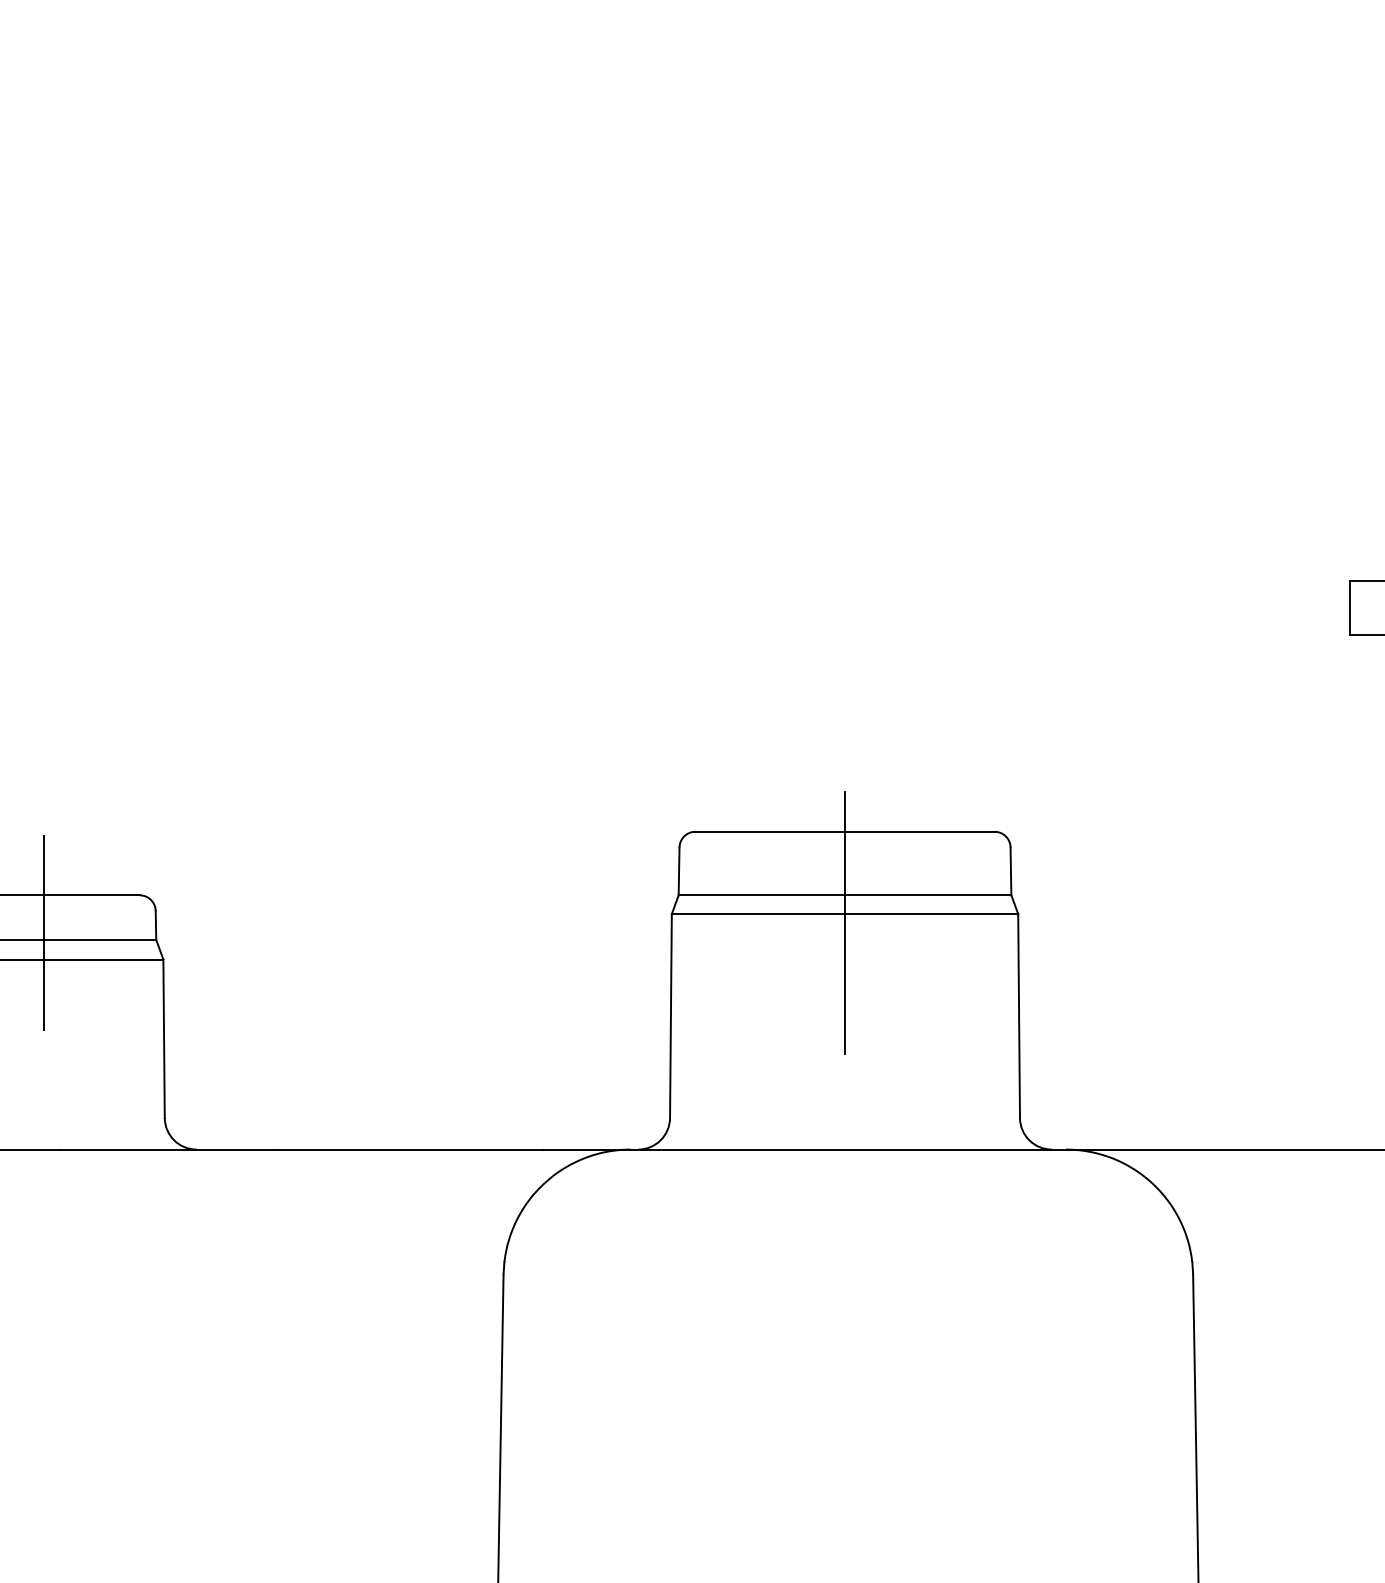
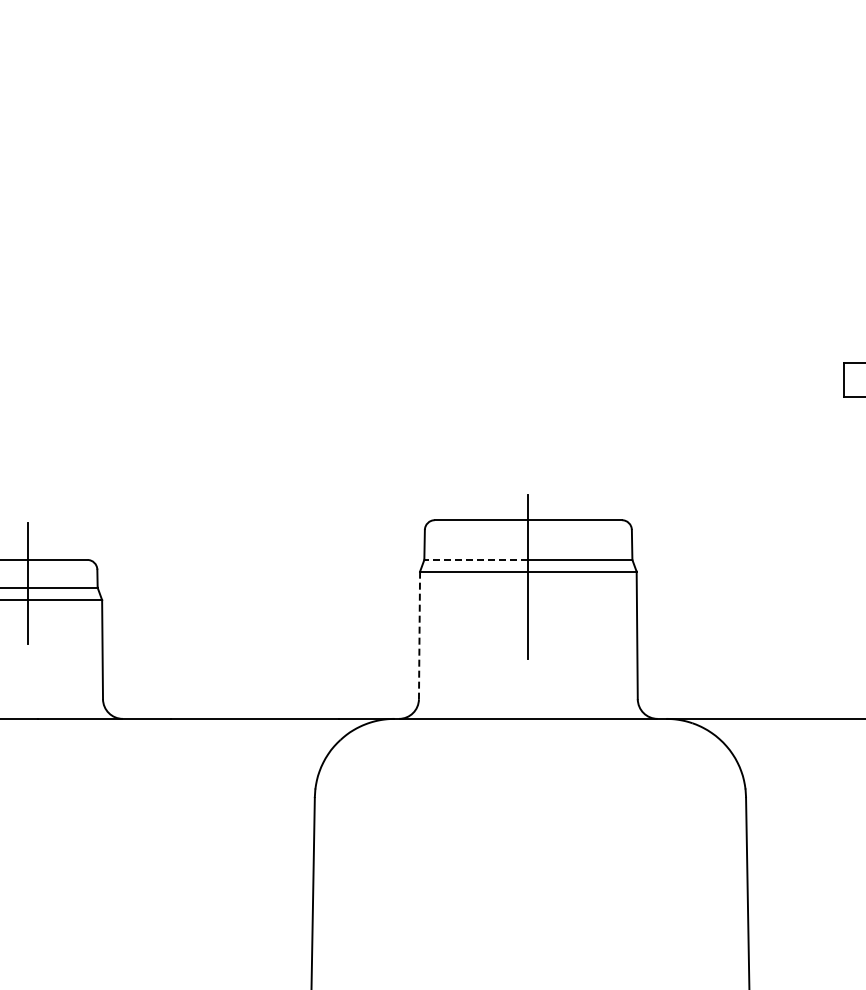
line: (760, 894) -> (475, 559), solid -> dashed
line: (670, 1016) -> (419, 635), solid -> dashed

